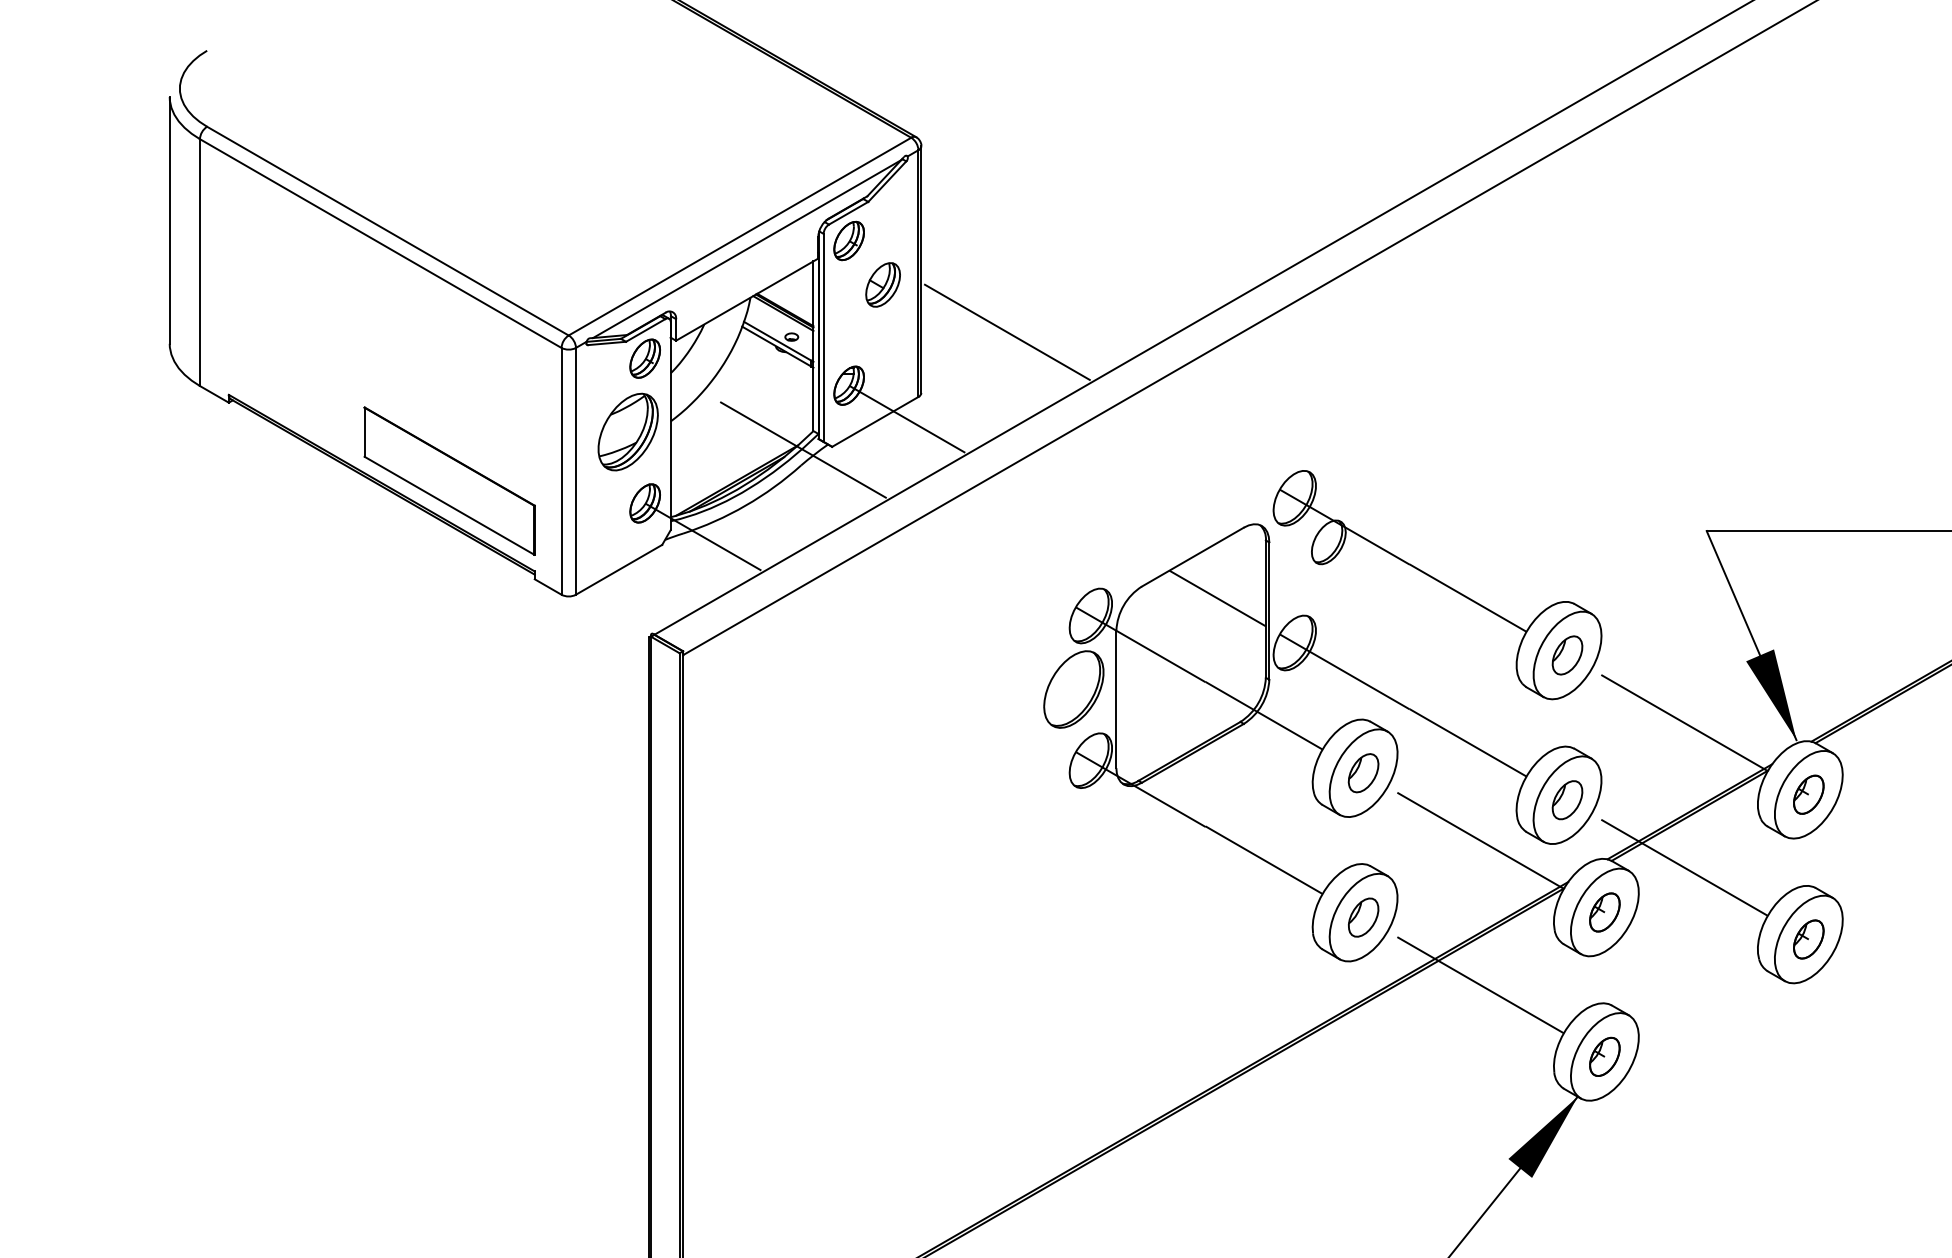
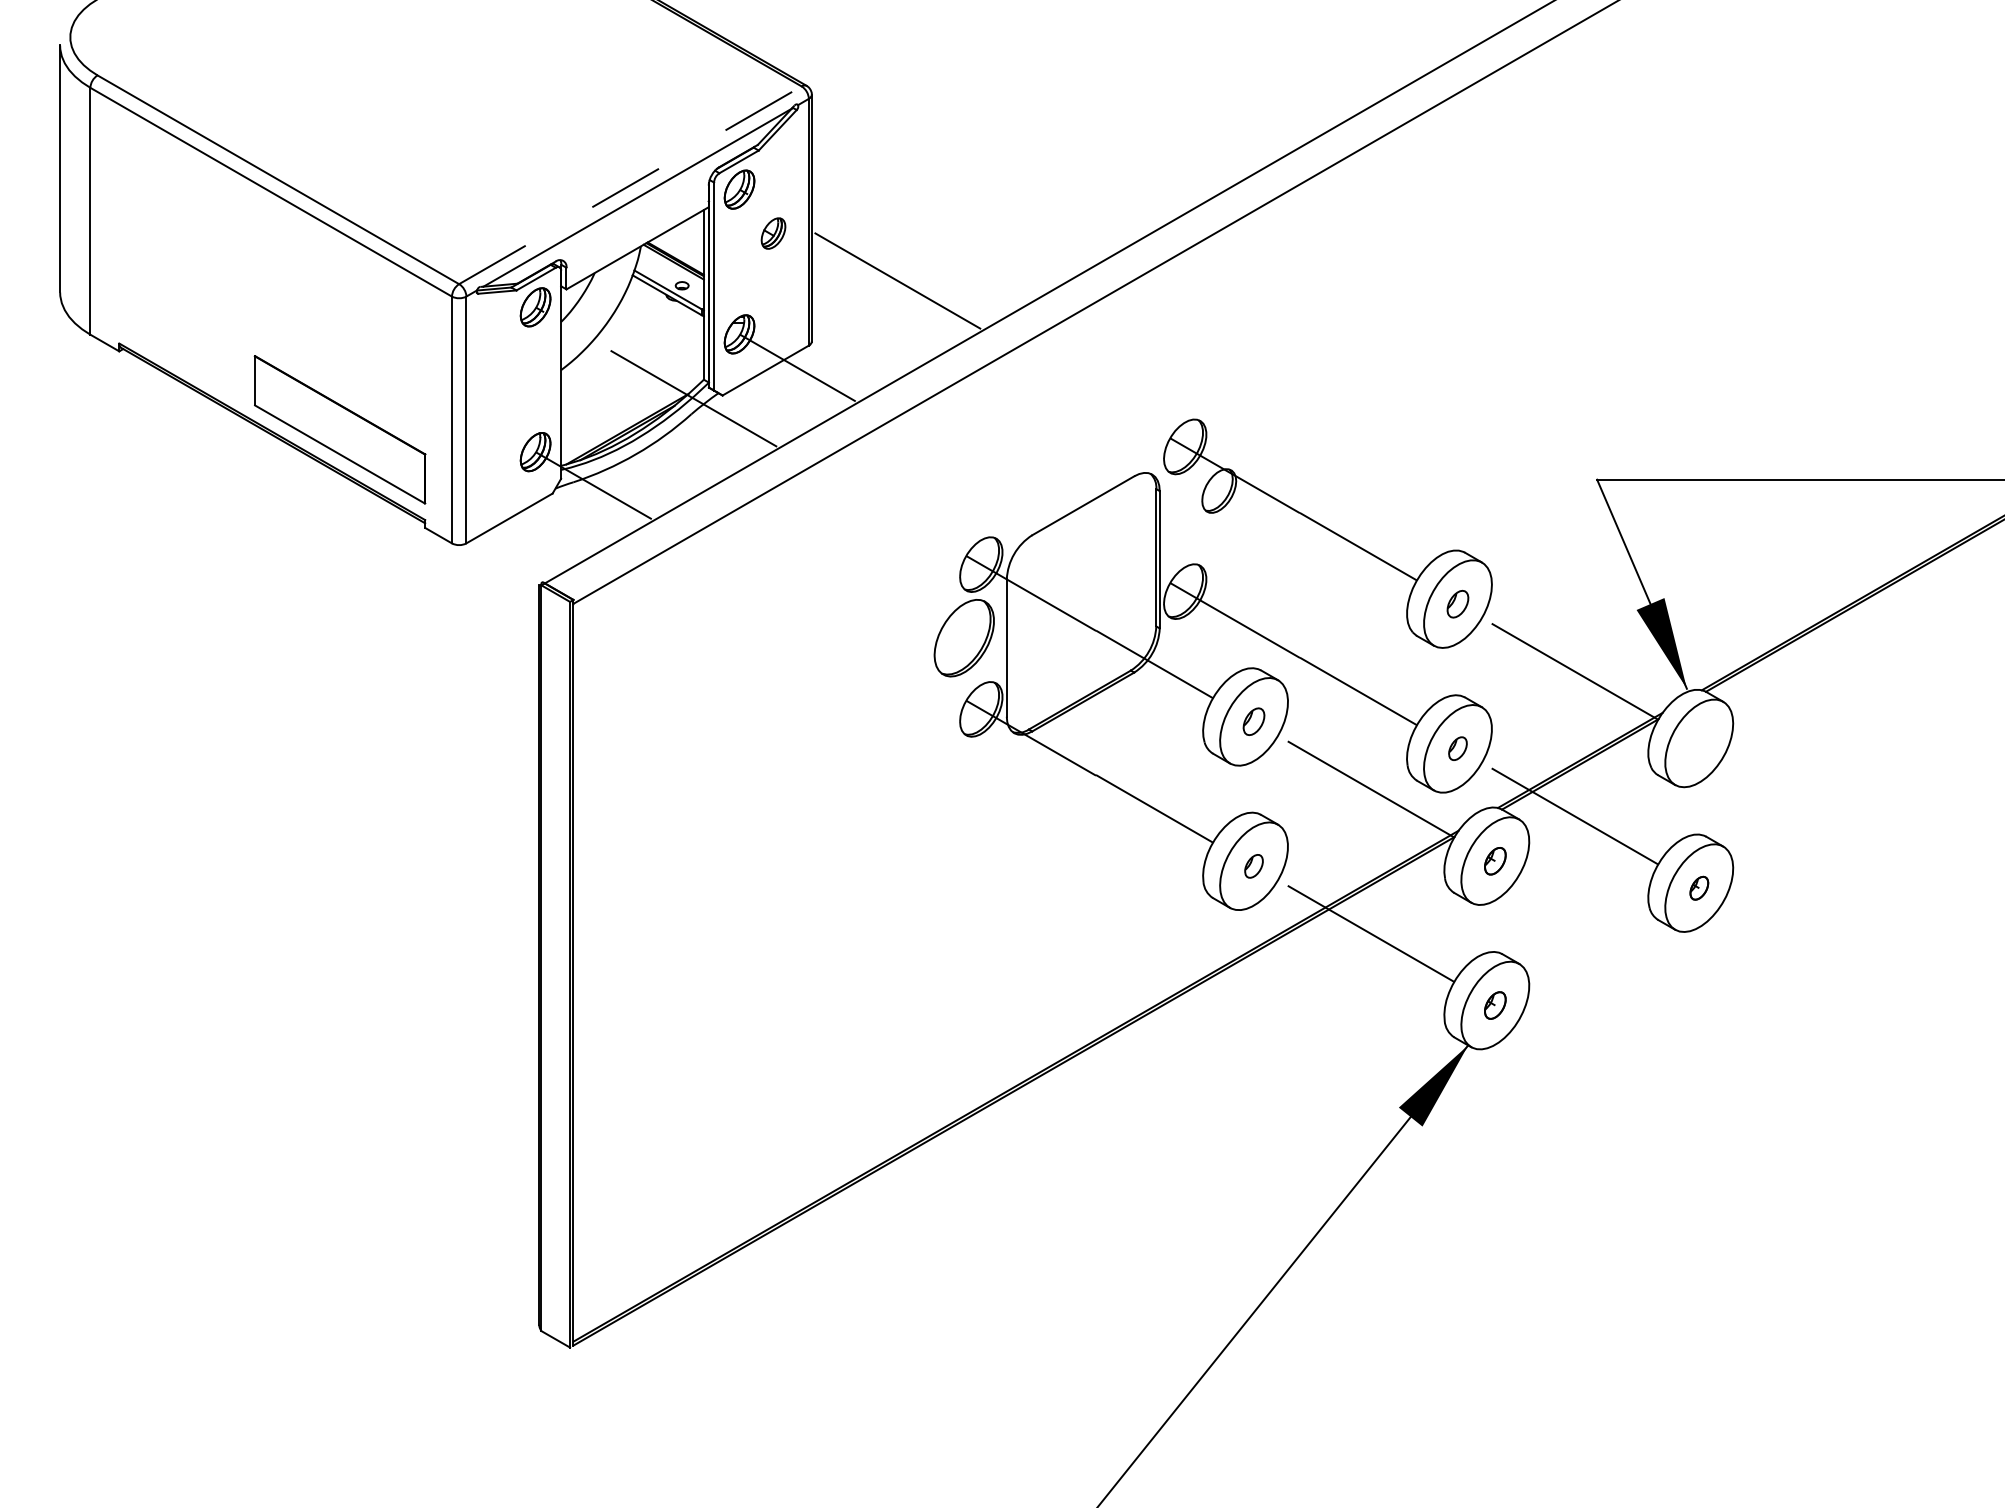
line: (740, 236) -> (630, 185), solid -> dashed
part: (883, 284) -> (773, 233), size x0.7
part: (628, 431) -> (518, 380), removed
line: (1217, 598) -> (1107, 547), removed
part: (1567, 655) -> (1457, 604), size x0.7
part: (1363, 772) -> (1253, 721), size x0.7
part: (1808, 794) -> (1698, 743), removed
part: (1567, 799) -> (1457, 748), size x0.6
part: (1605, 912) -> (1495, 861), size x0.7
part: (1363, 917) -> (1253, 866), size x0.6
part: (1809, 939) -> (1699, 888), size x0.6
part: (1605, 1056) -> (1495, 1005), size x0.7

